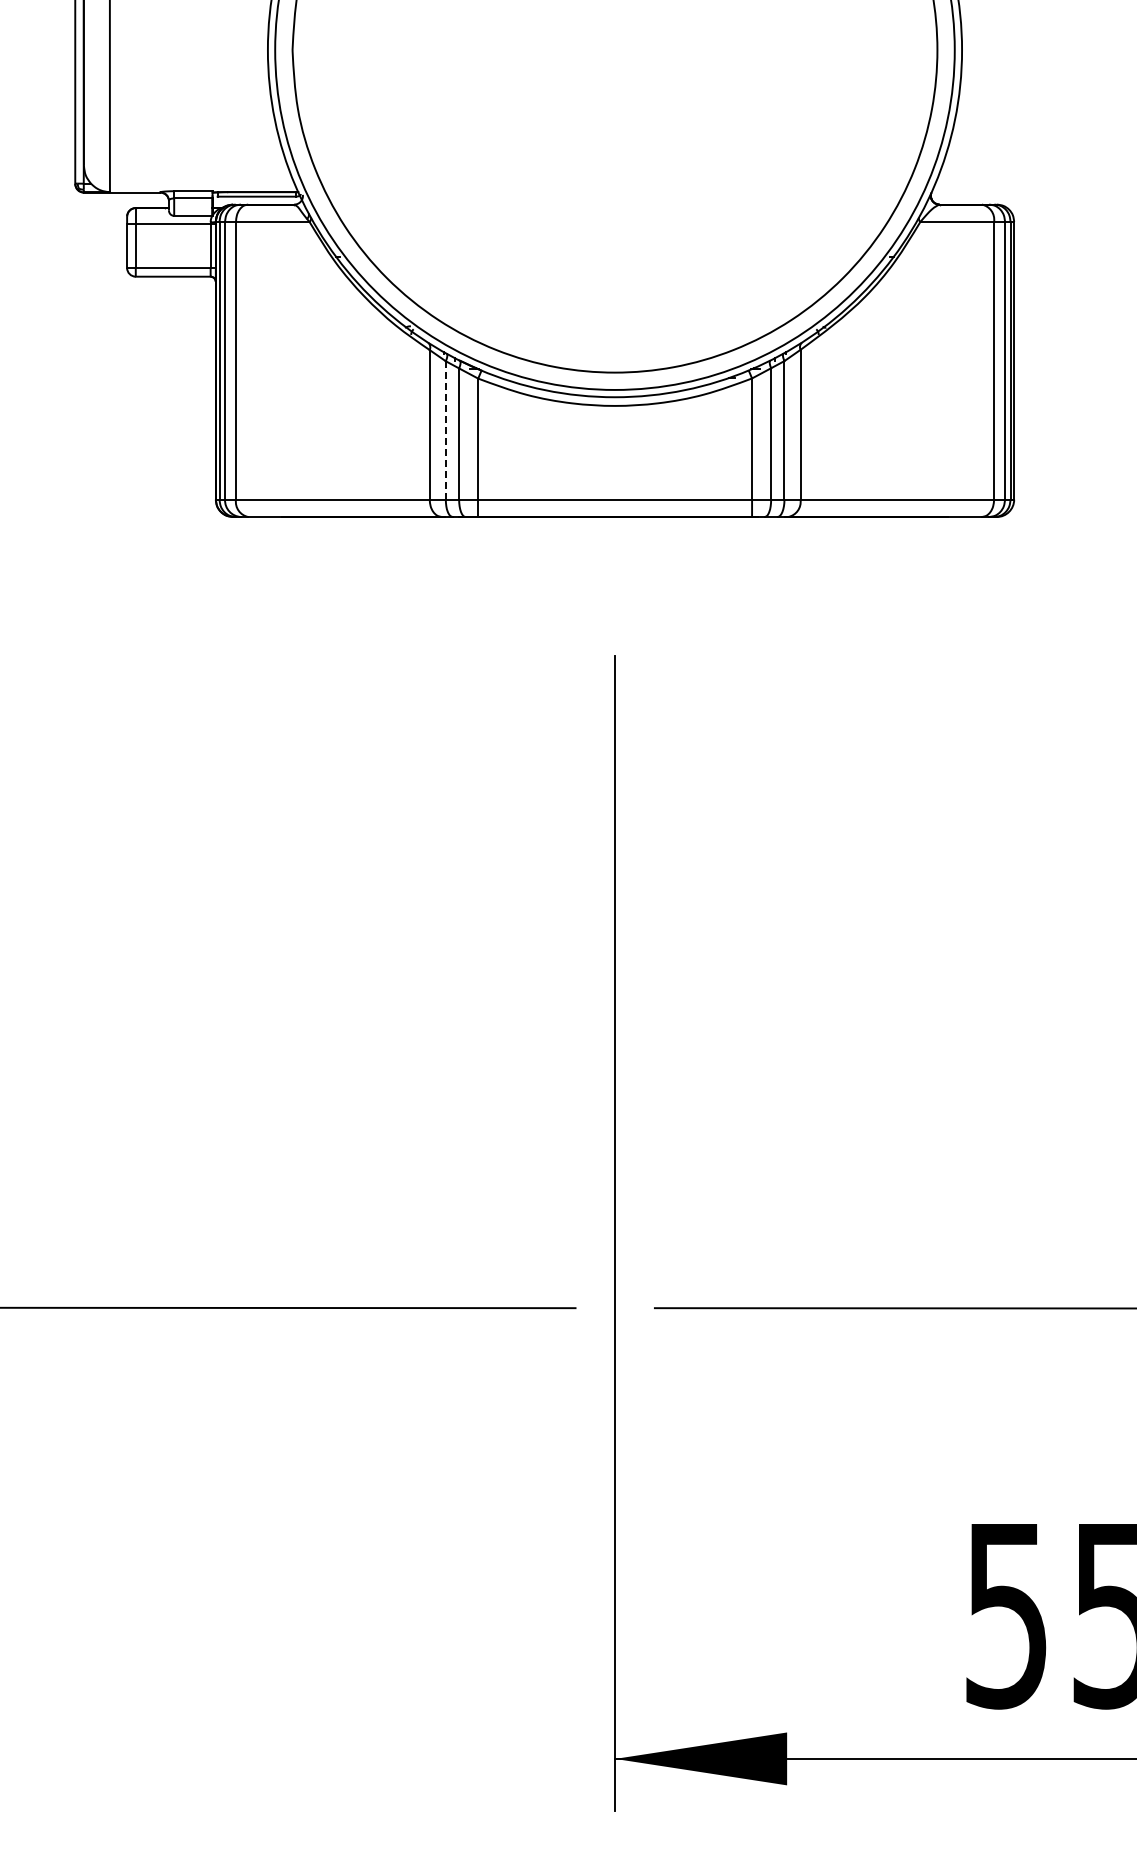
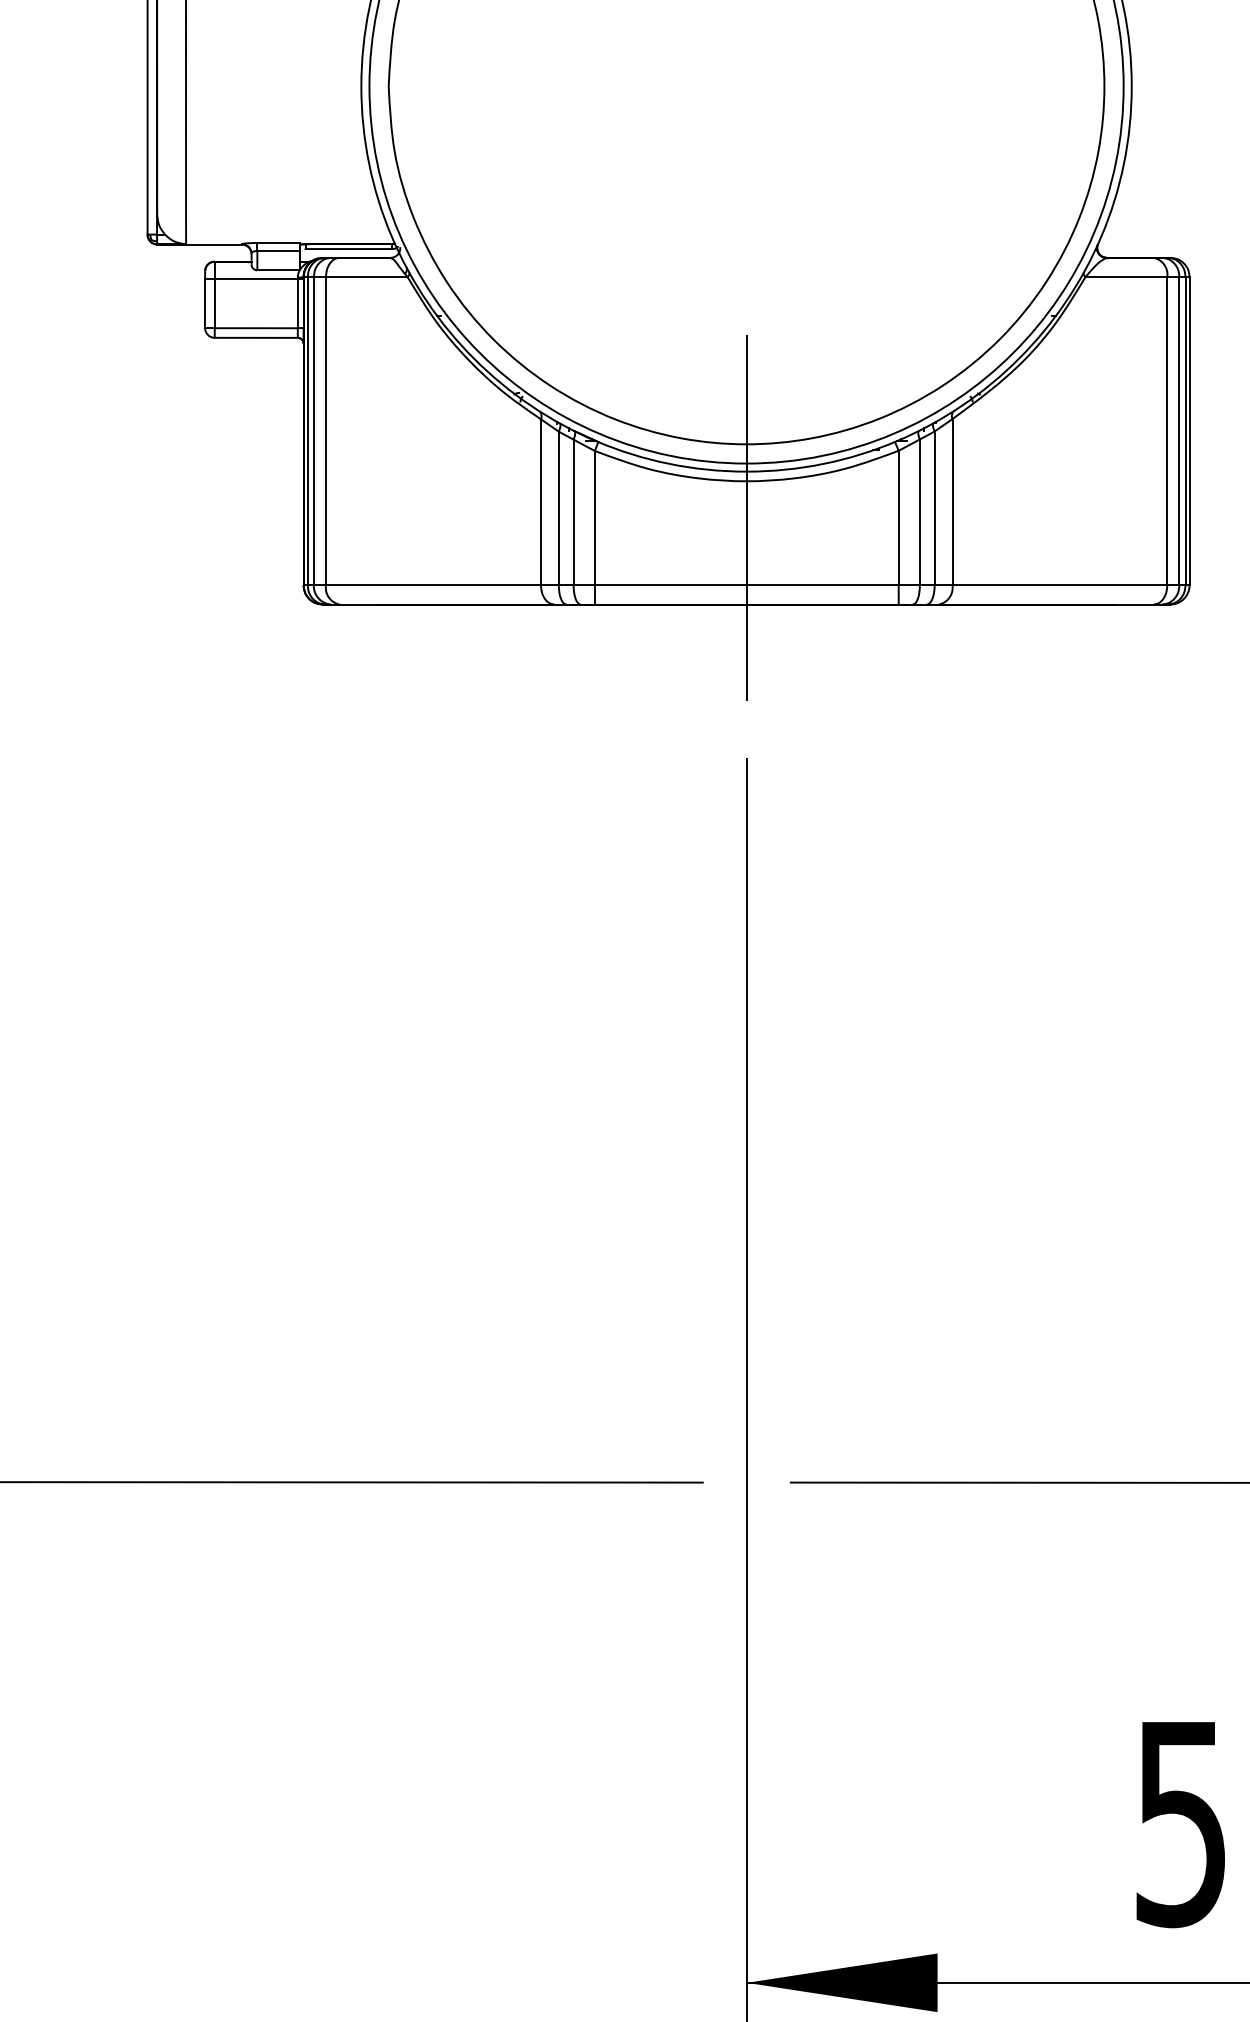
line: (445, 429) -> (558, 507), dashed -> solid
line: (615, 438) -> (747, 517), added

